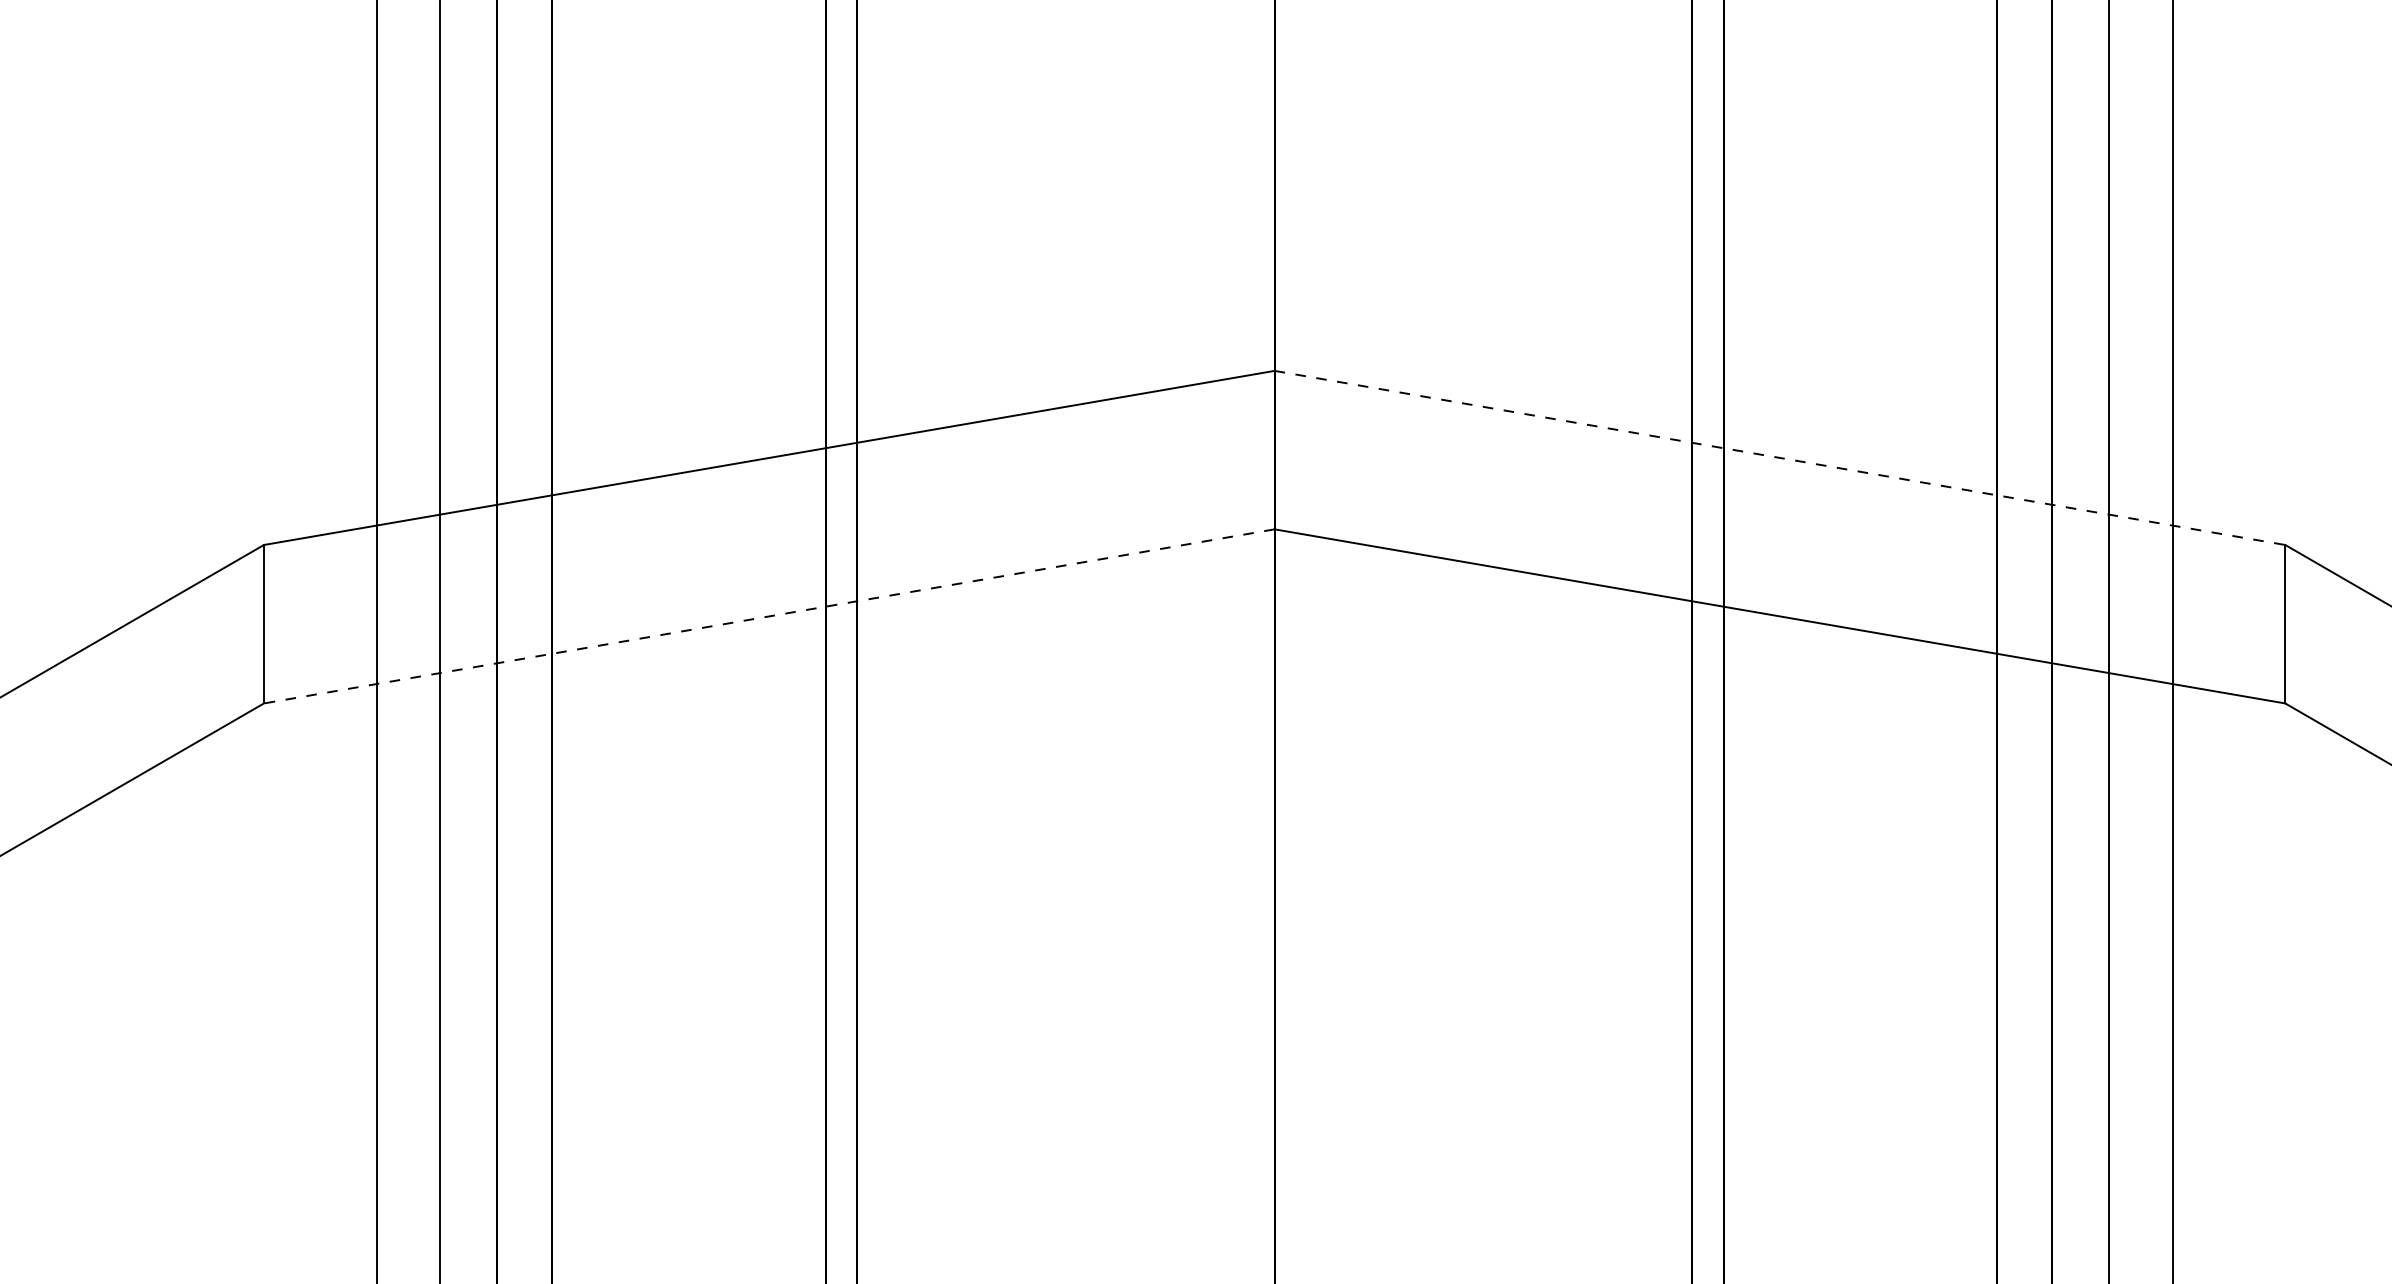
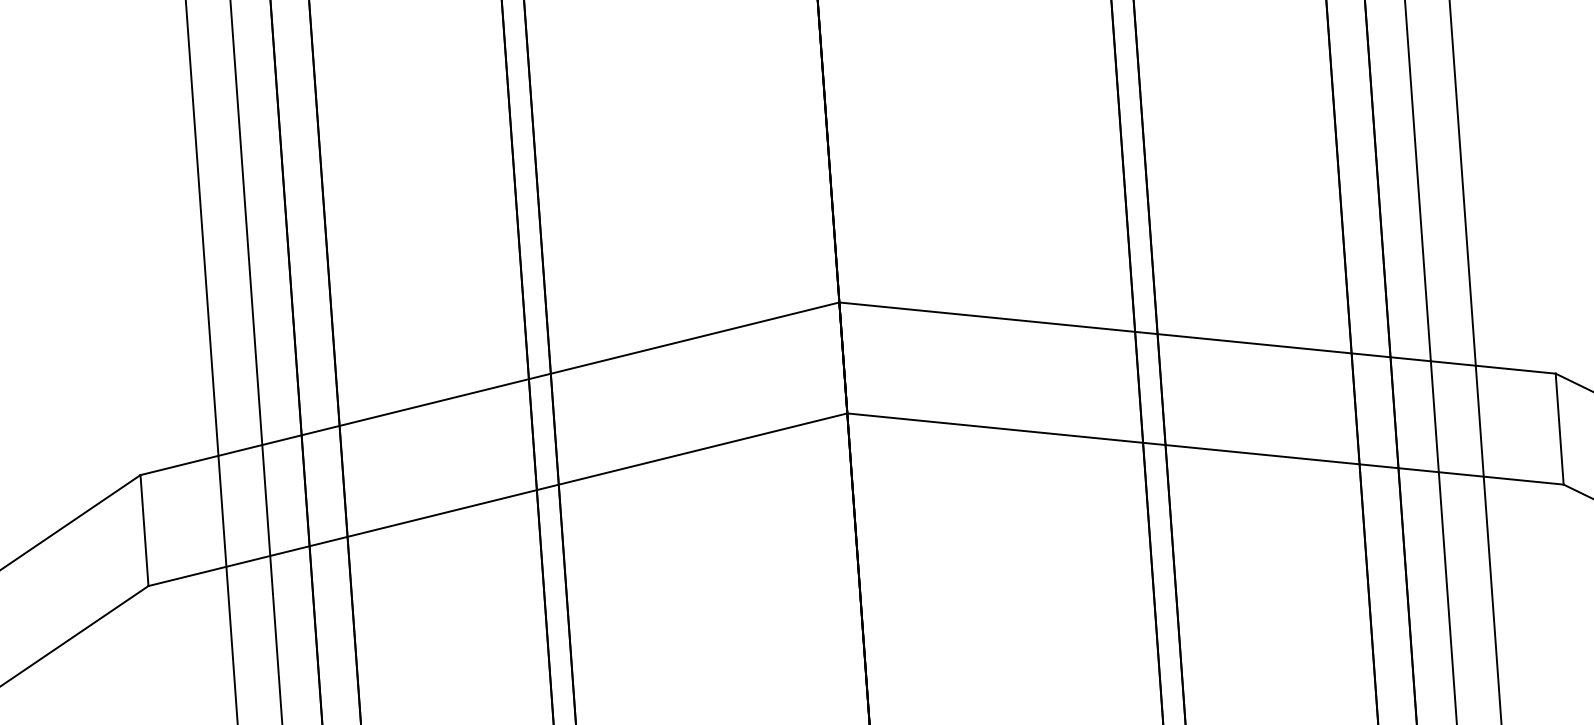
line: (1779, 457) -> (1197, 337), dashed -> solid
line: (769, 616) -> (498, 499), dashed -> solid

